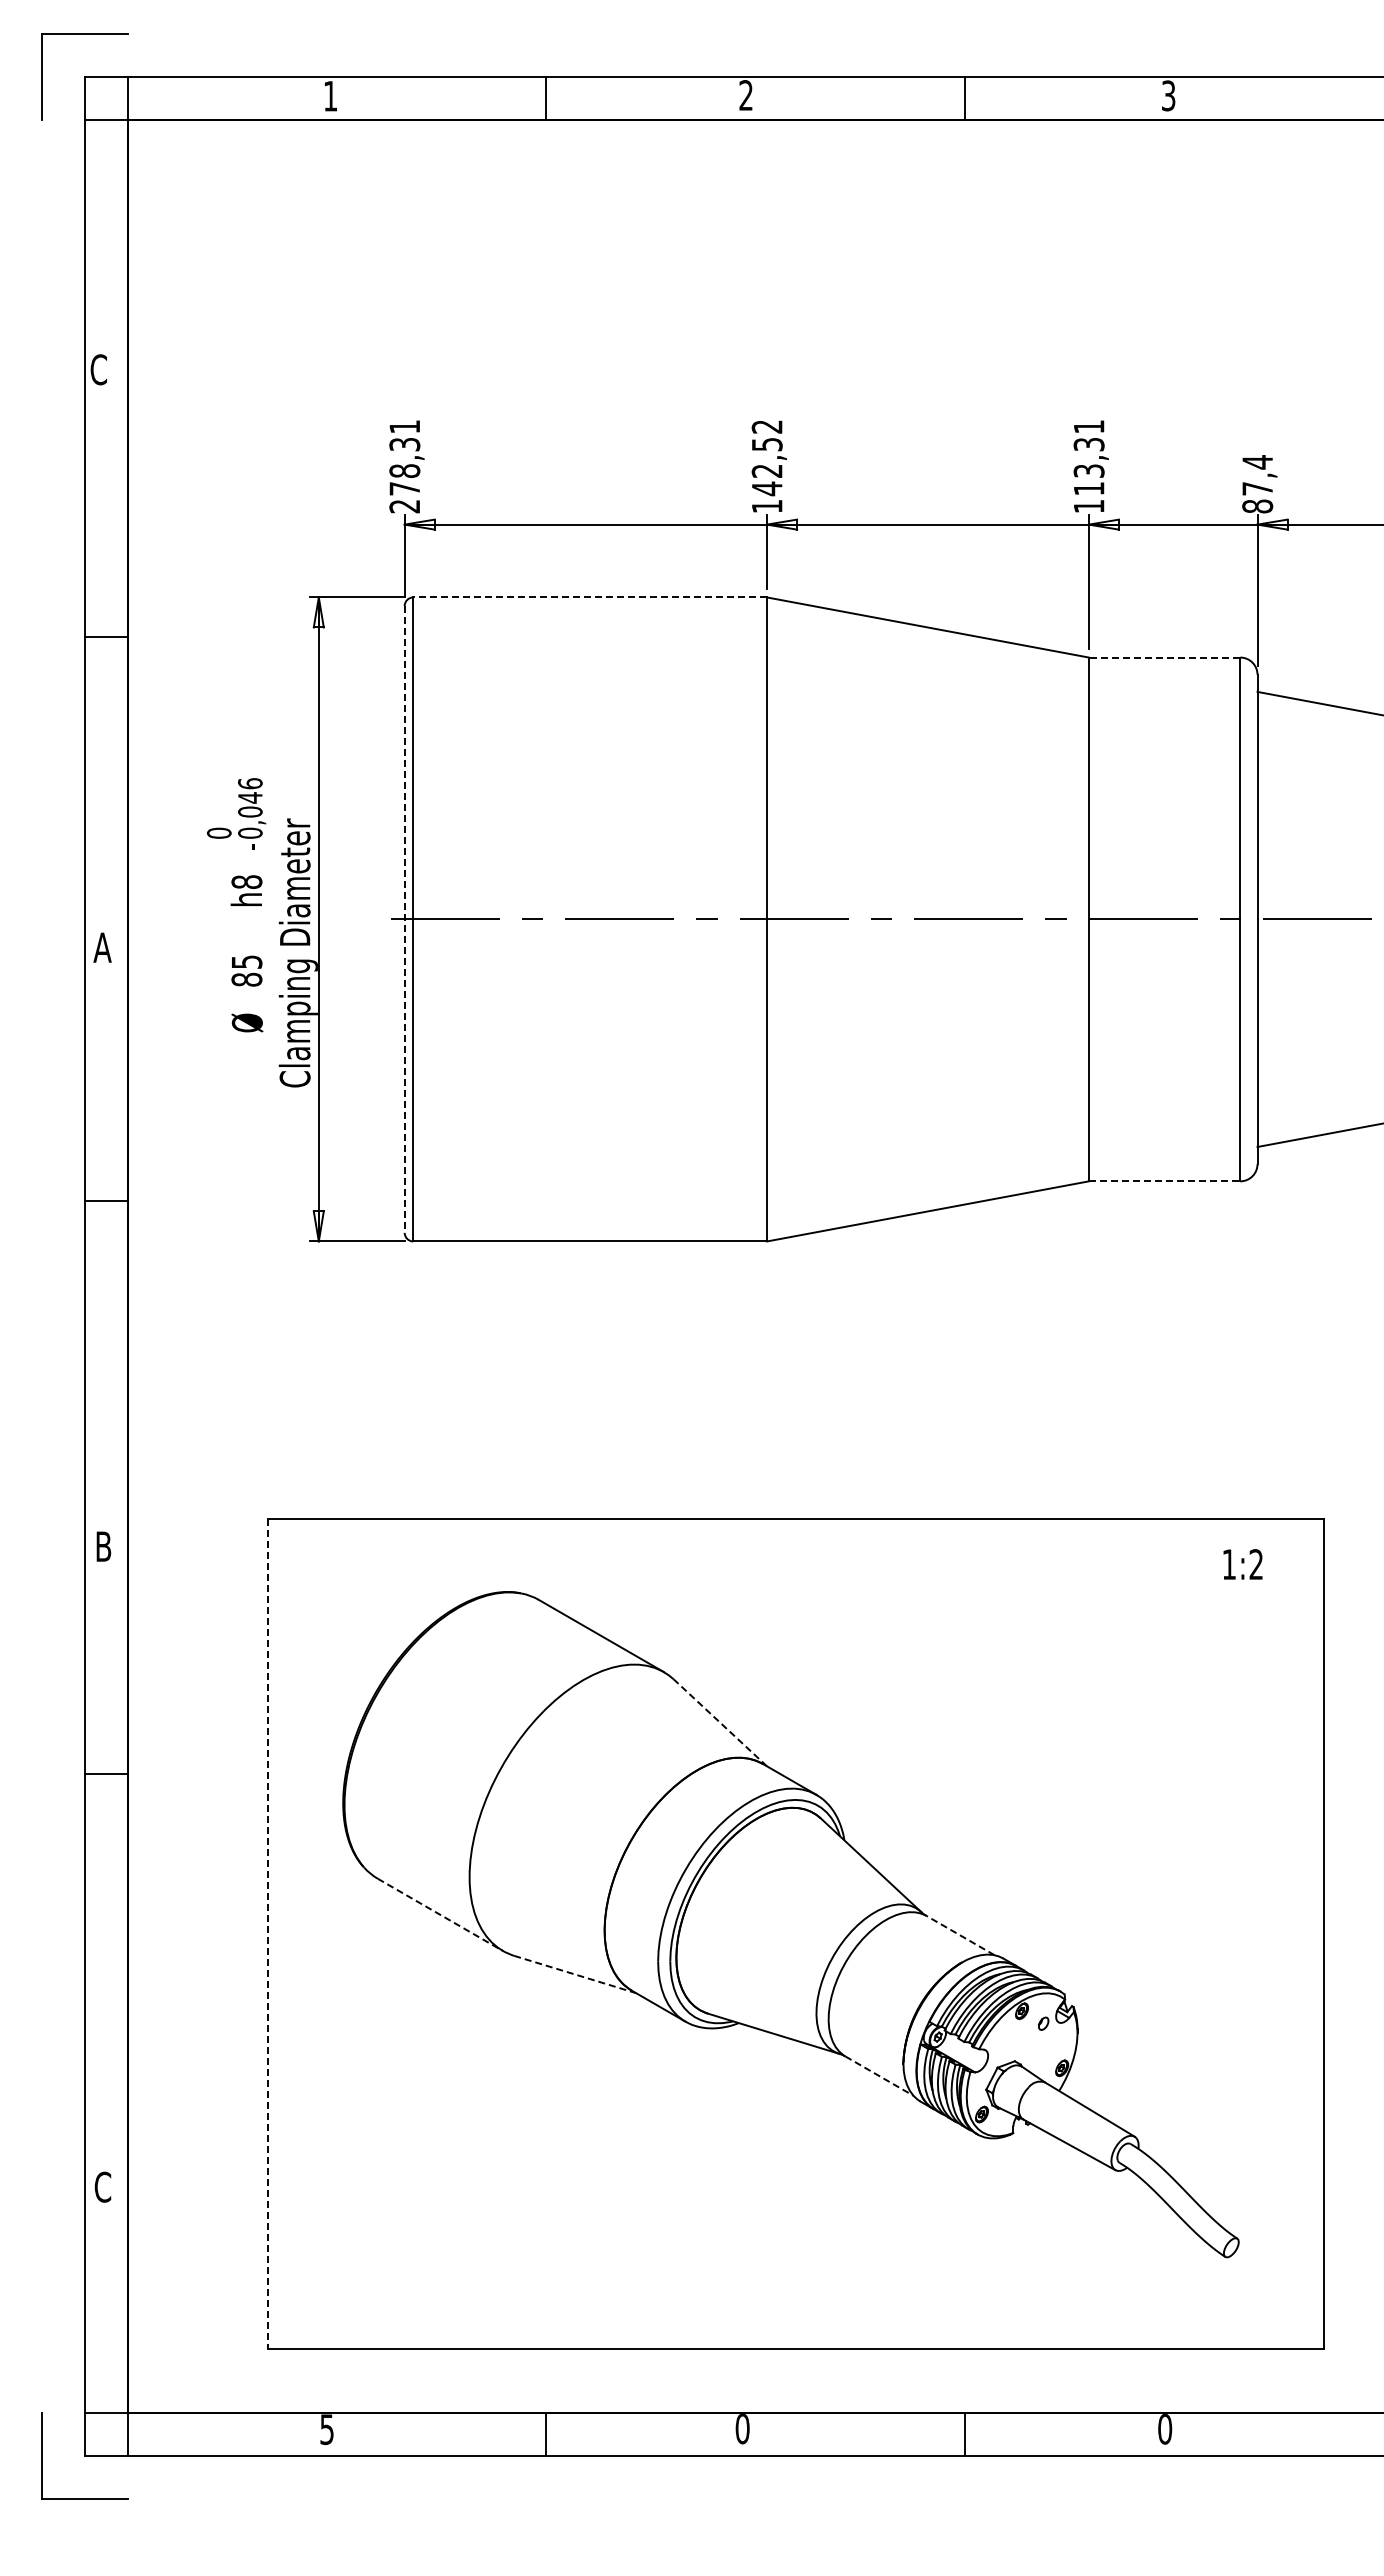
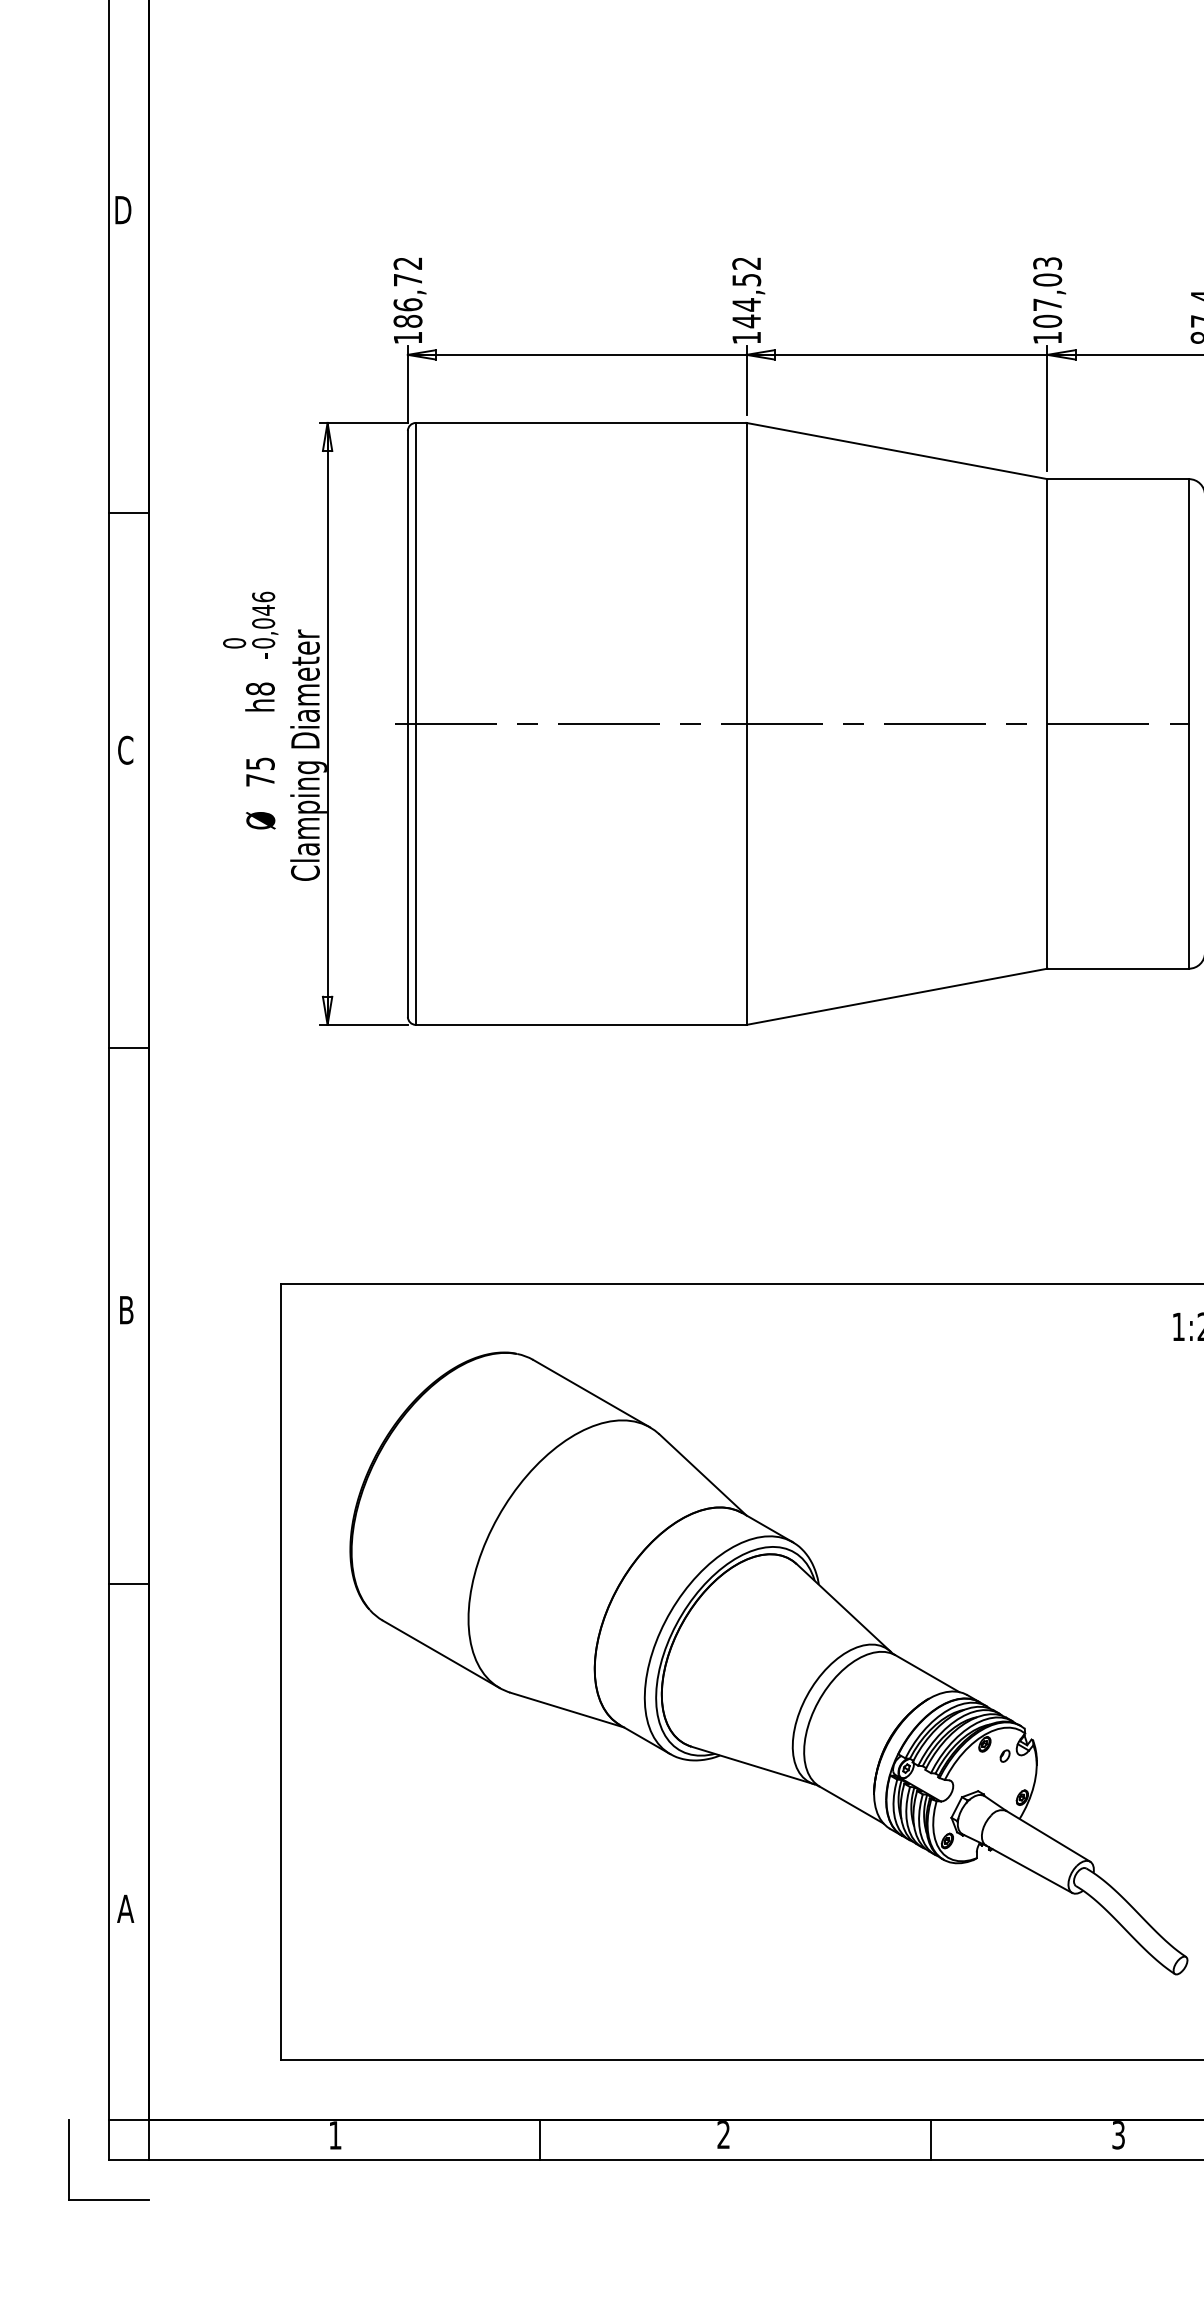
text: (99, 369) -> (122, 209), C -> D
text: (1088, 457) -> (1047, 292), 113,31 -> 107,03
text: (404, 466) -> (407, 300), 278,31 -> 186,72
text: (766, 470) -> (746, 304), 142,52 -> 144,52
line: (590, 597) -> (581, 422), dashed -> solid
line: (105, 637) -> (128, 512), moved
line: (1164, 657) -> (1118, 479), dashed -> solid
line: (404, 919) -> (407, 723), dashed -> solid
text: (102, 947) -> (125, 750), A -> C
text: (246, 979) -> (260, 780), 85 -> 75
line: (1164, 1181) -> (1118, 968), dashed -> solid
line: (105, 1200) -> (128, 1048), moved
line: (720, 1722) -> (703, 1474), dashed -> solid
line: (105, 1773) -> (128, 1583), moved
line: (440, 1915) -> (441, 1654), dashed -> solid
line: (268, 1934) -> (280, 1672), dashed -> solid
line: (960, 1935) -> (927, 1673), dashed -> solid
line: (575, 1974) -> (567, 1710), dashed -> solid
line: (879, 2076) -> (851, 1805), dashed -> solid
text: (102, 2186) -> (125, 1908), C -> A
text: (326, 2429) -> (334, 2135), 5 -> 1
text: (742, 2429) -> (723, 2135), 0 -> 2
text: (1165, 2429) -> (1118, 2135), 0 -> 3

